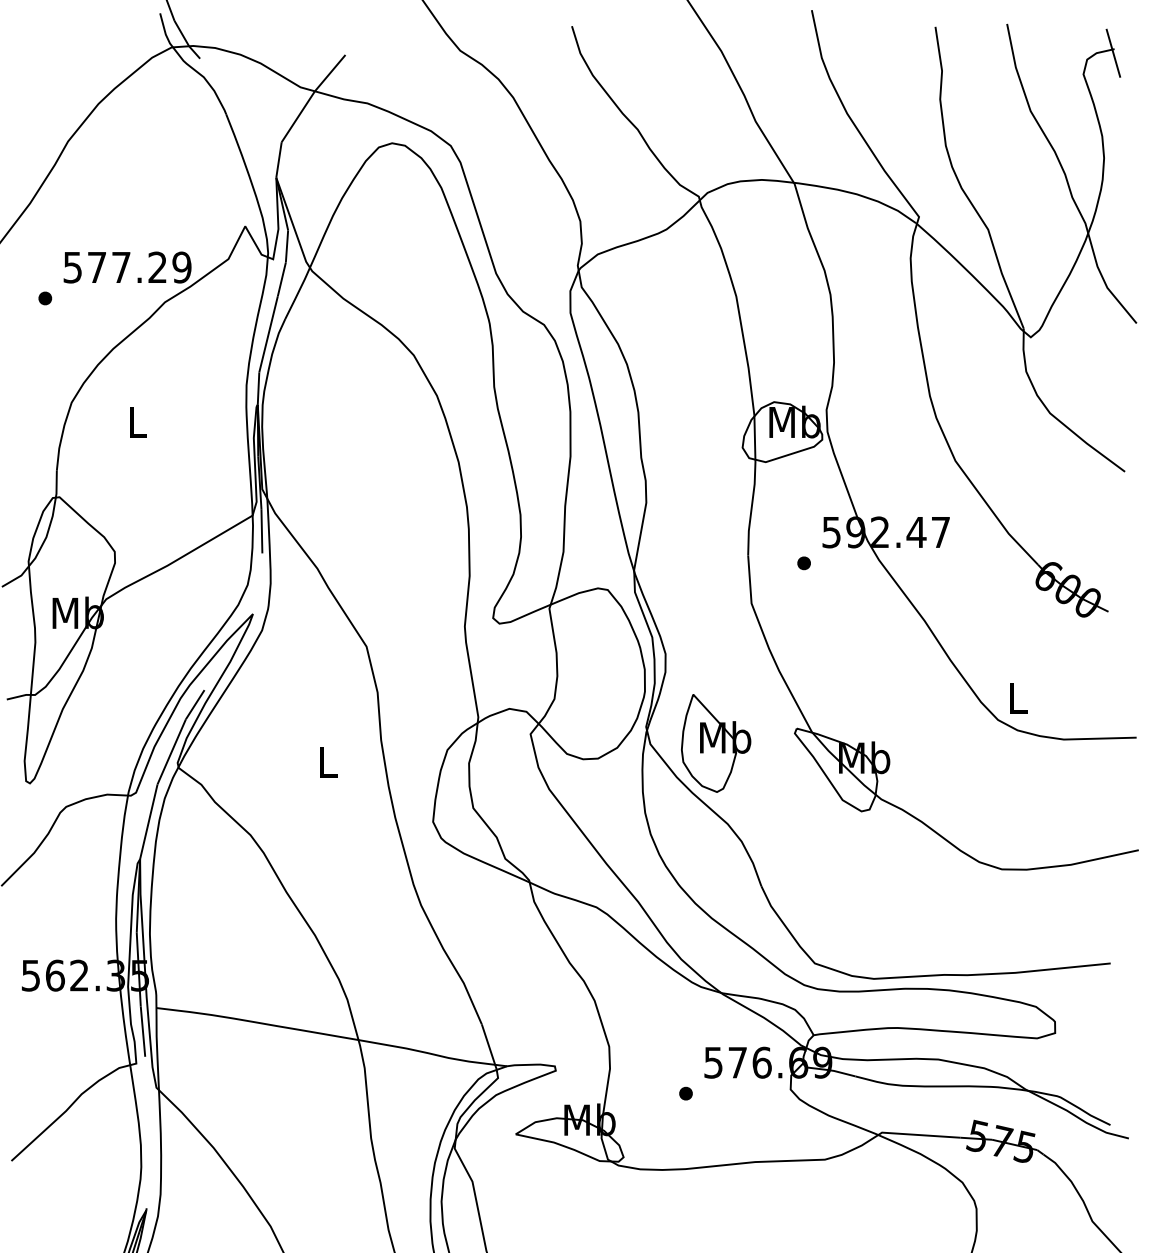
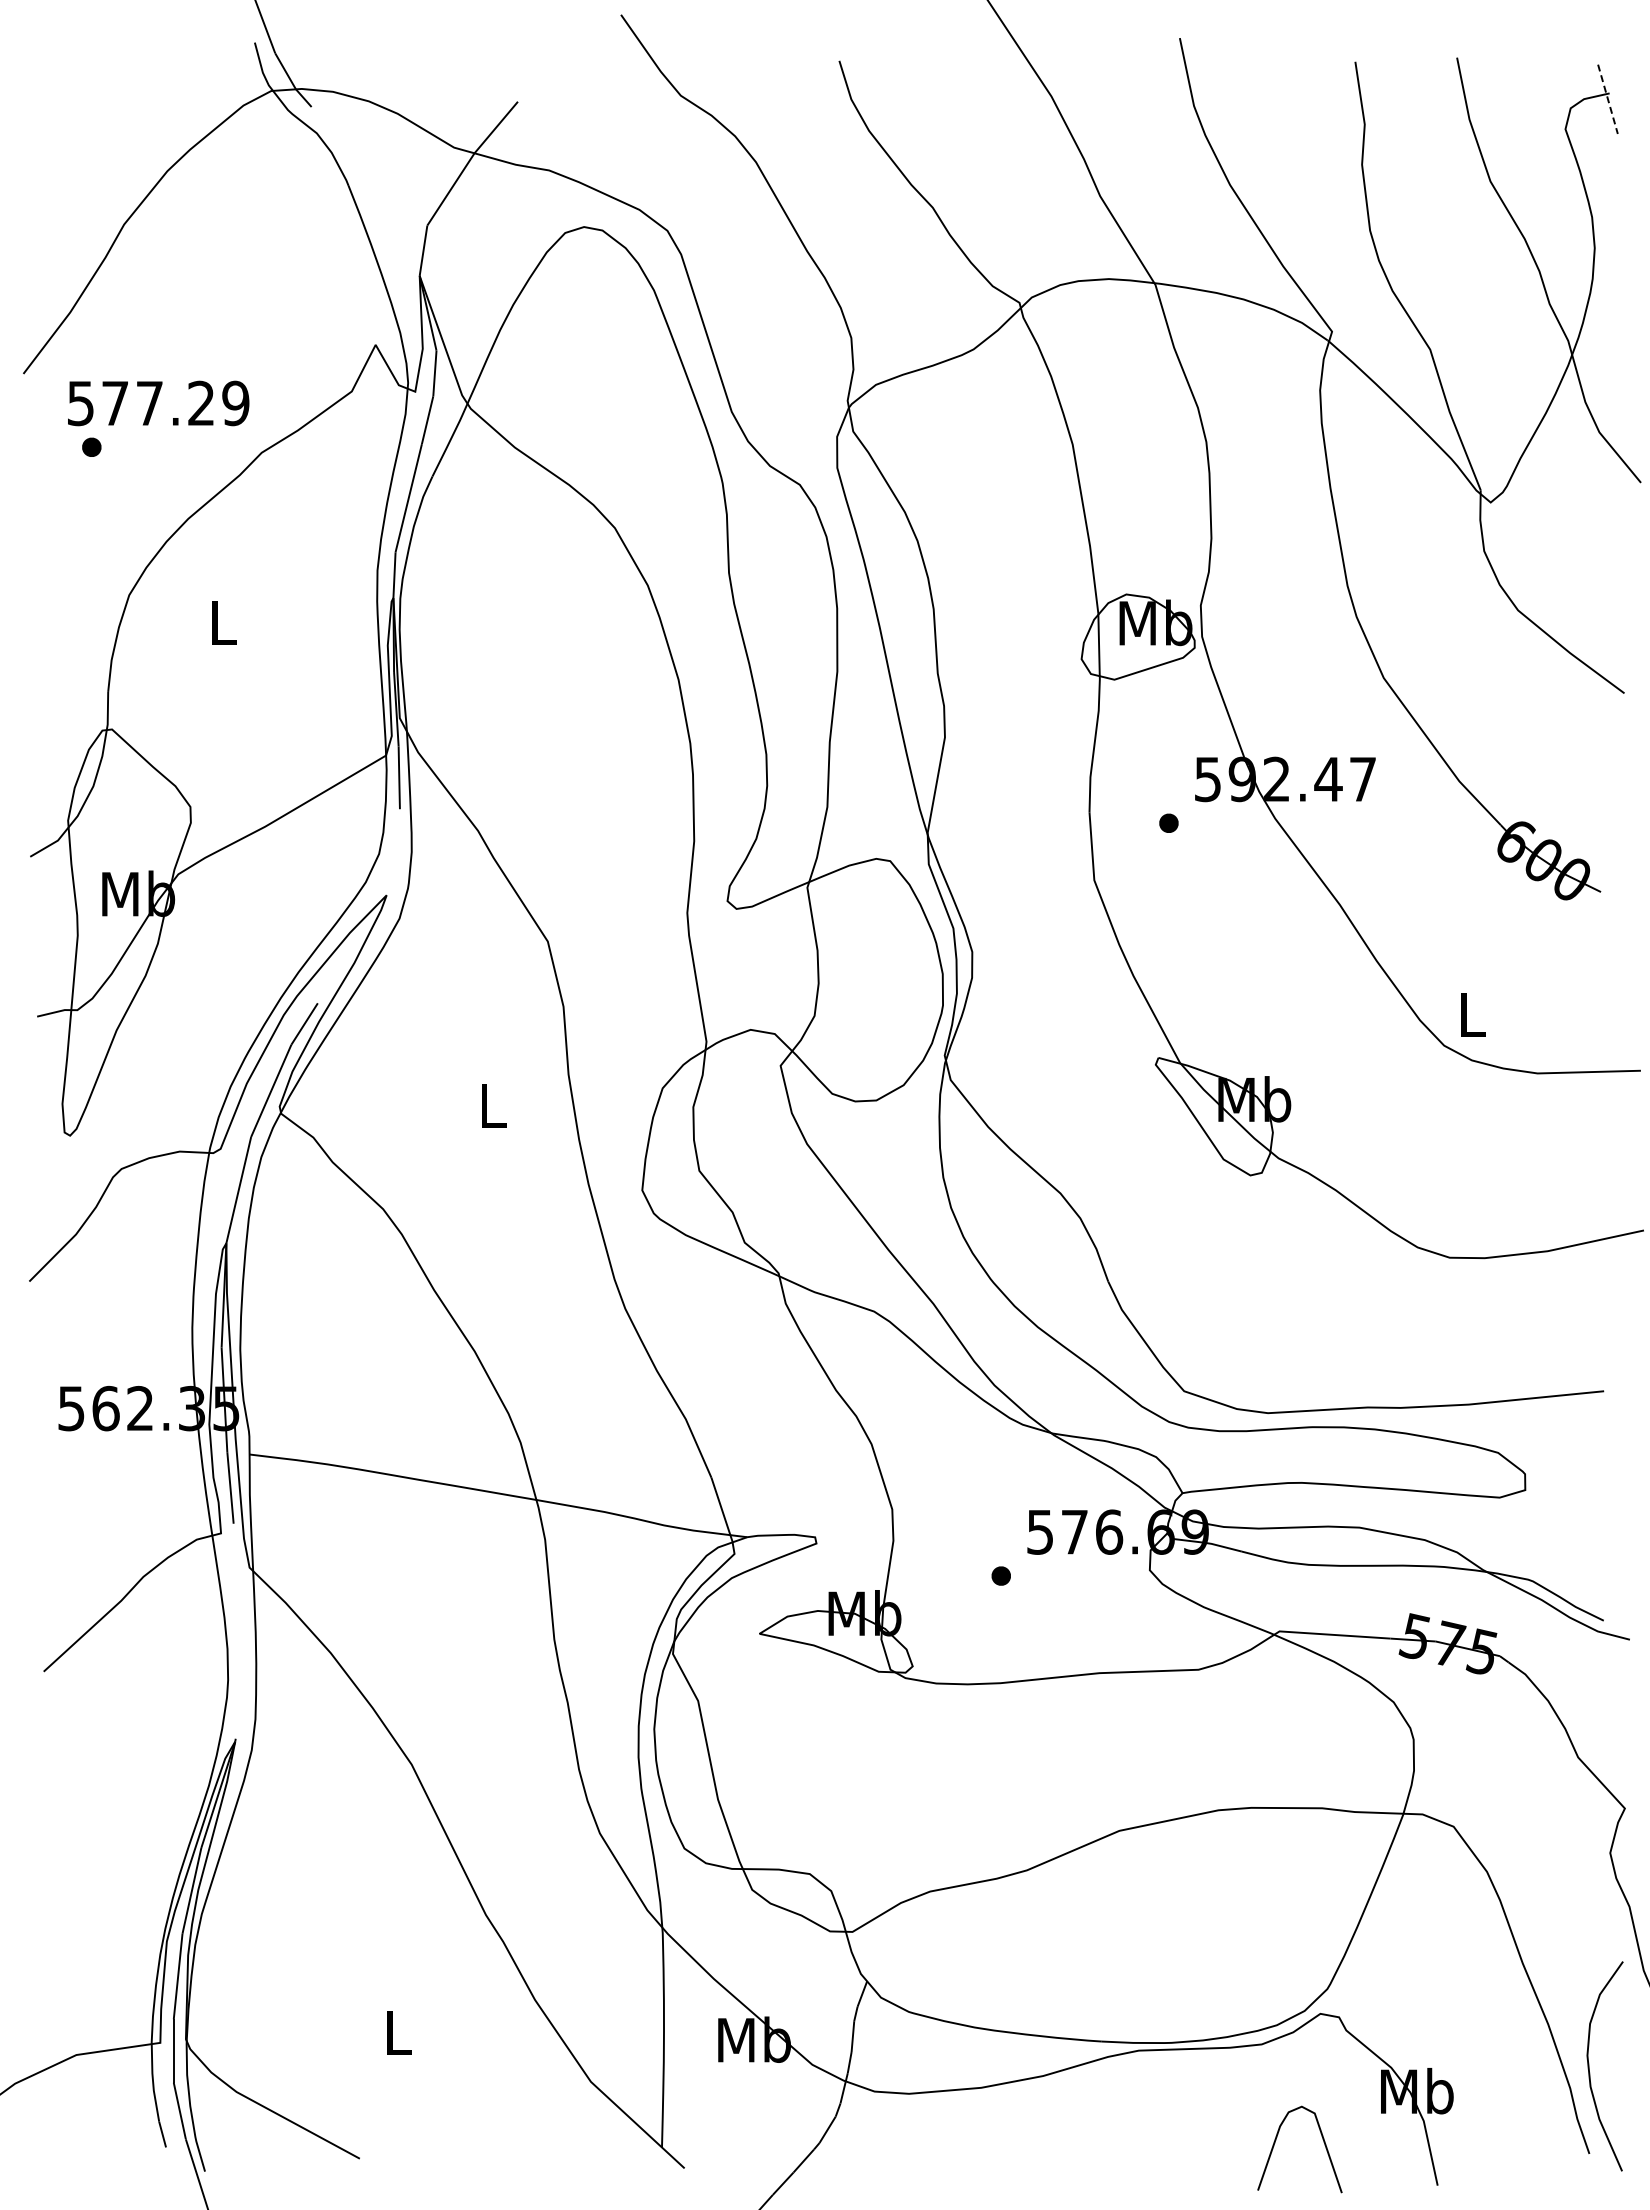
line: (1113, 53) -> (1608, 99), solid -> dashed
text: (127, 267) -> (158, 403), moved
part: (715, 743) -> (1043, 1078), removed

